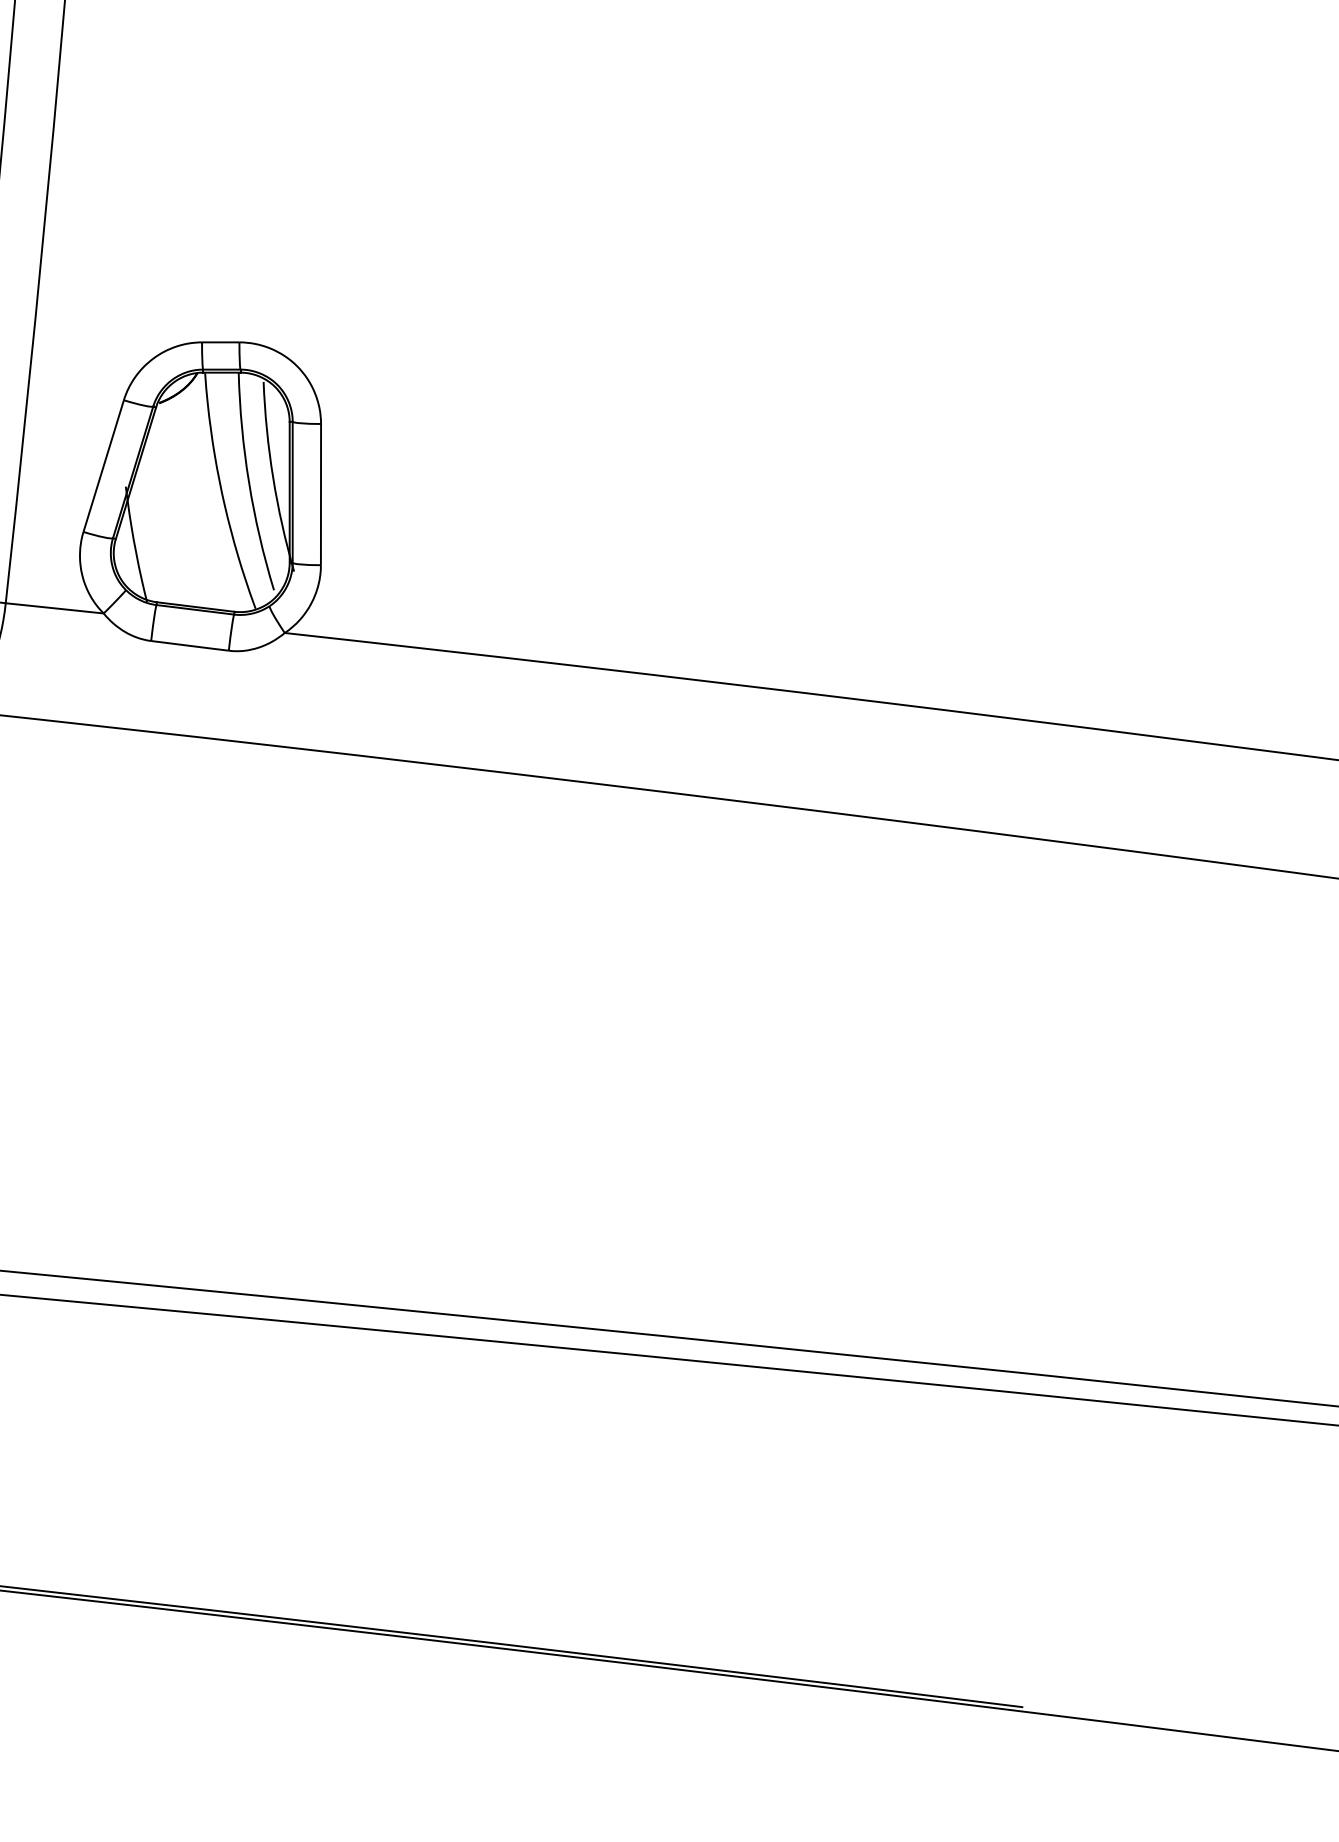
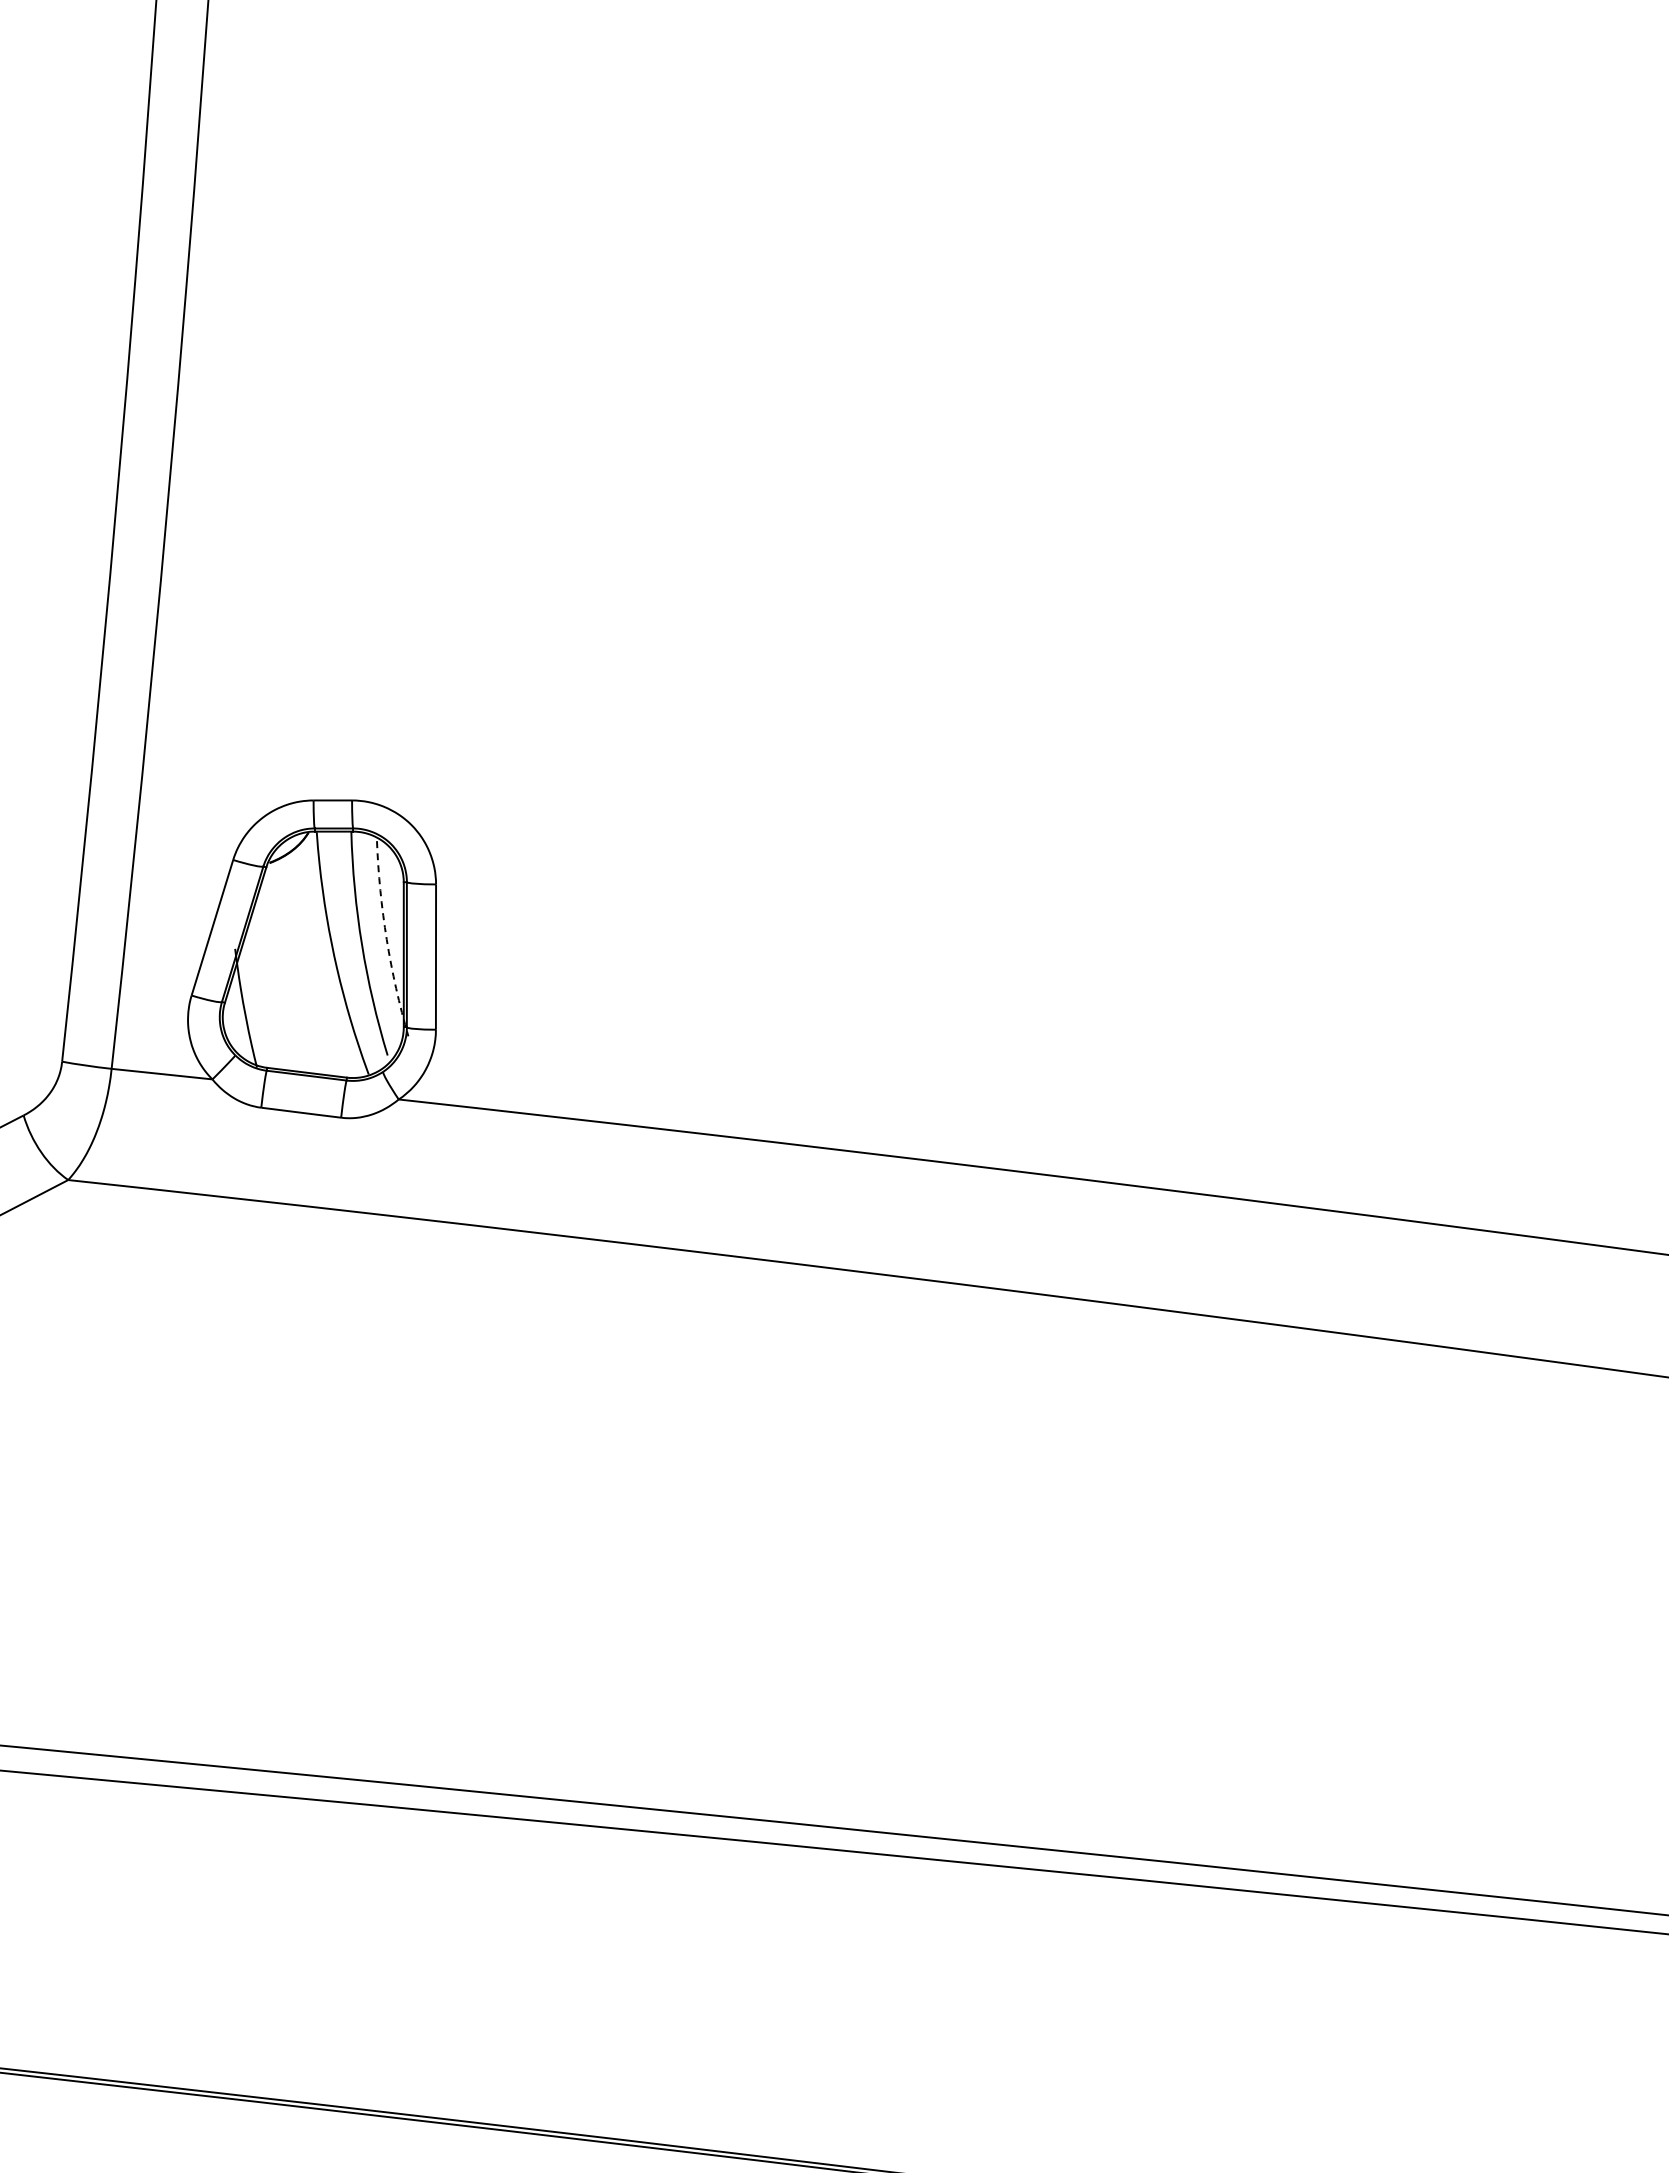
arc: (272, 477) -> (386, 939), solid -> dashed

